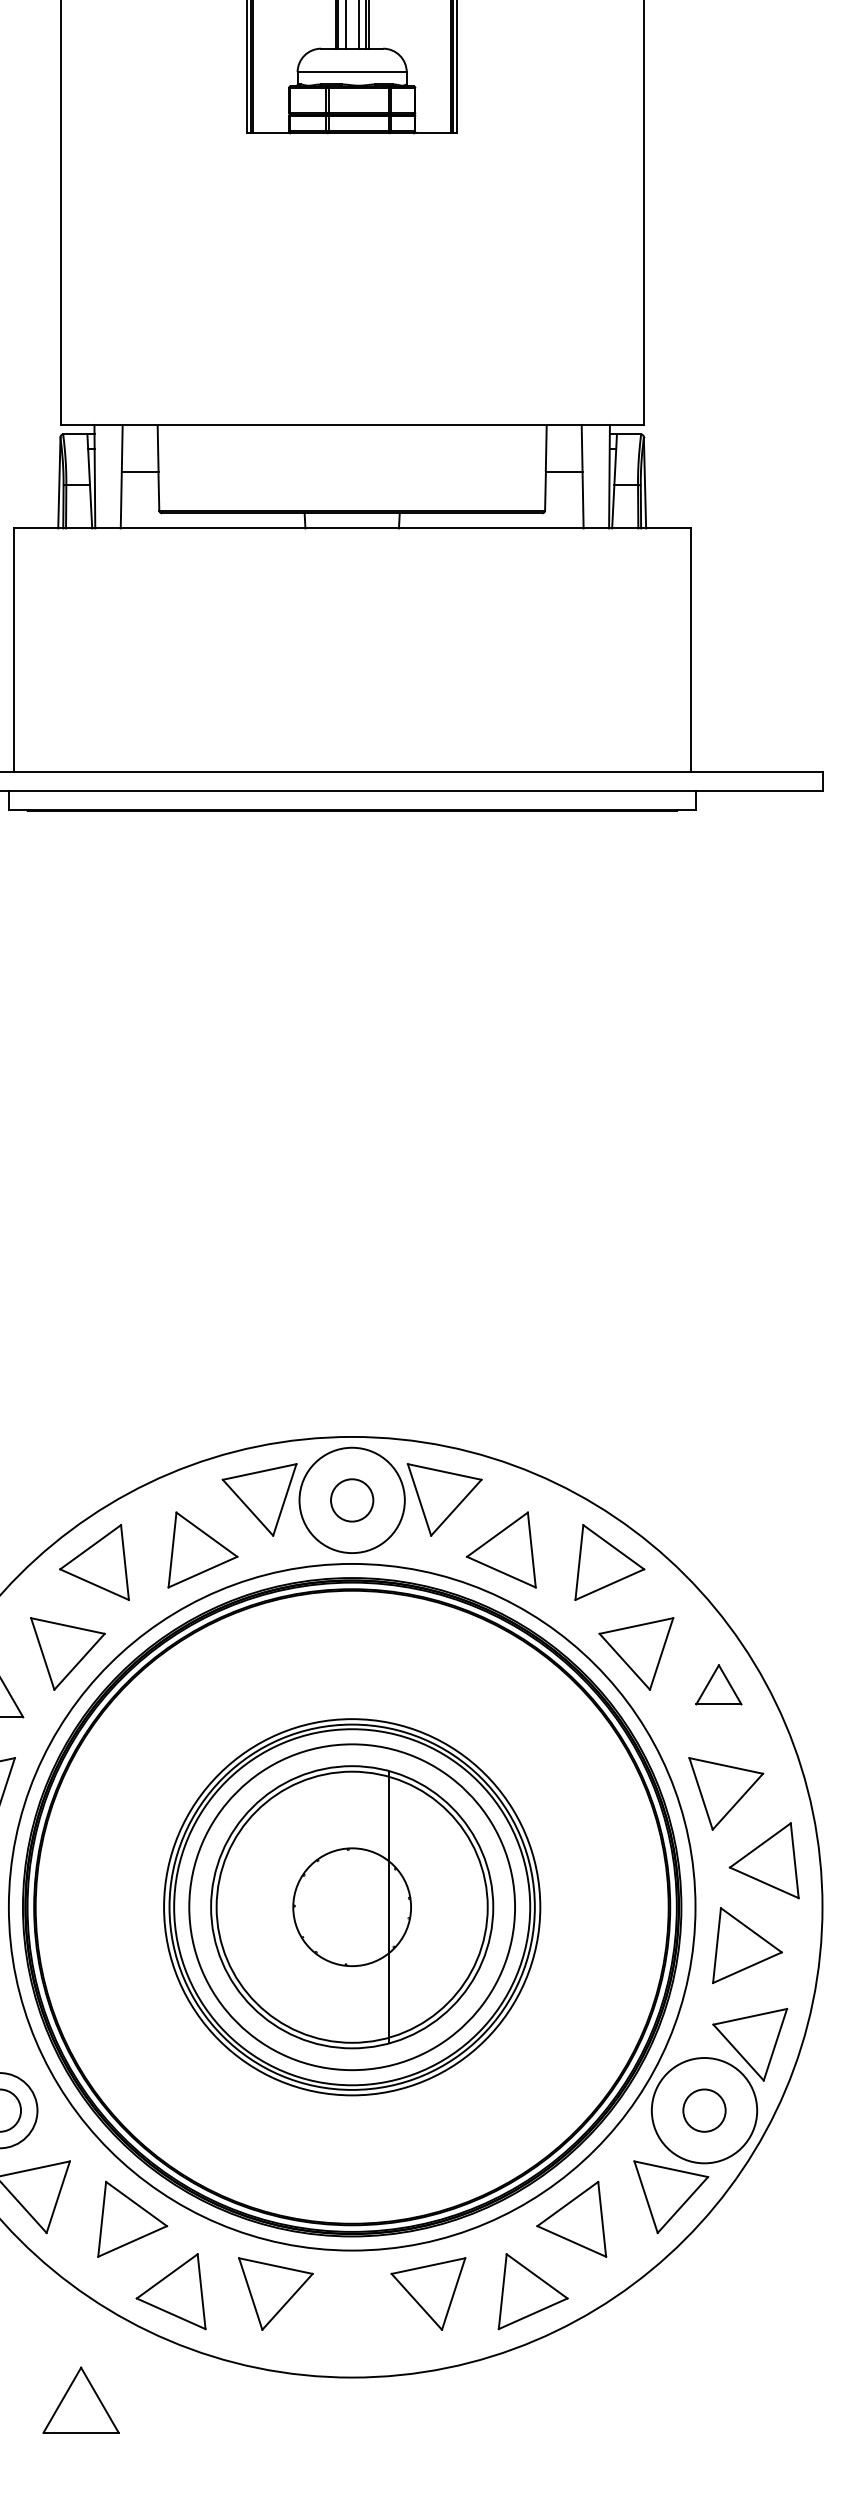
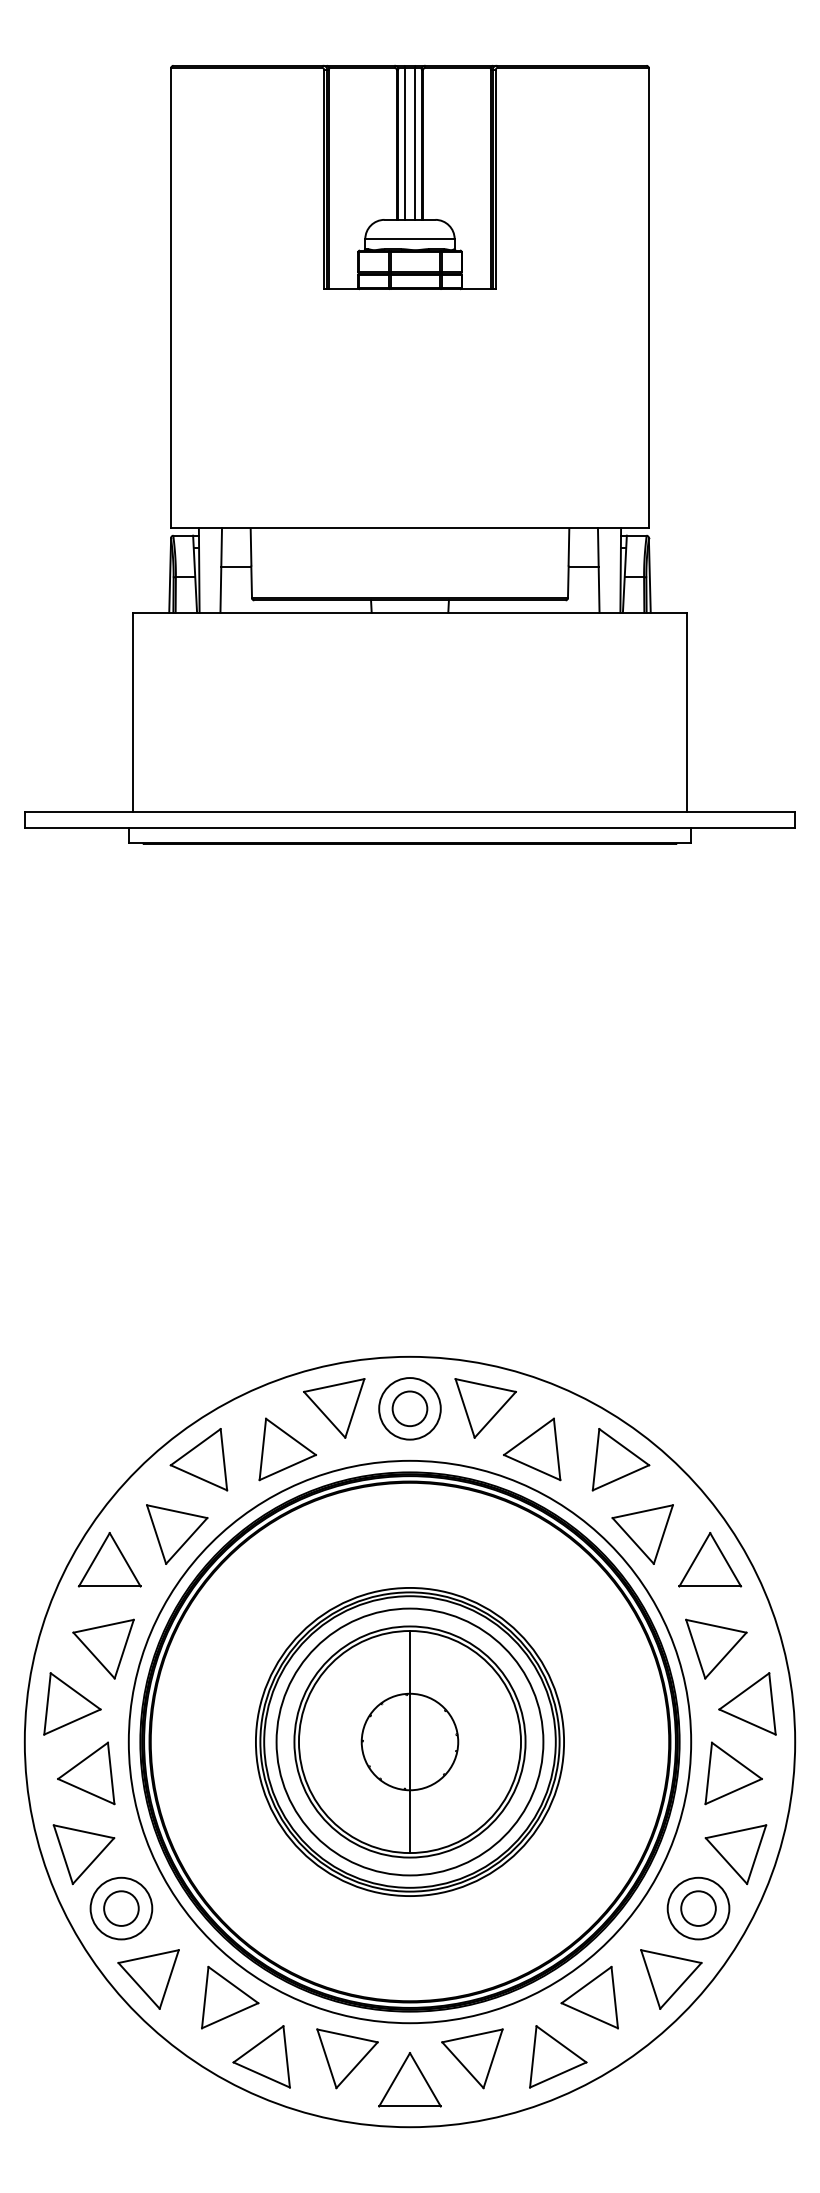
circle: (351, 1500) -> (409, 1408), size x0.71
part: (719, 1684) -> (710, 1559), size x1.67
line: (388, 1907) -> (409, 1742), moved
circle: (704, 2110) -> (698, 1908), size x0.71
part: (80, 2399) -> (409, 2079), moved

